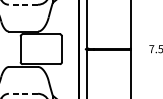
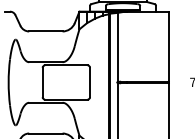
line: (23, 4) -> (45, 31), dashed -> solid
line: (23, 93) -> (45, 133), dashed -> solid

